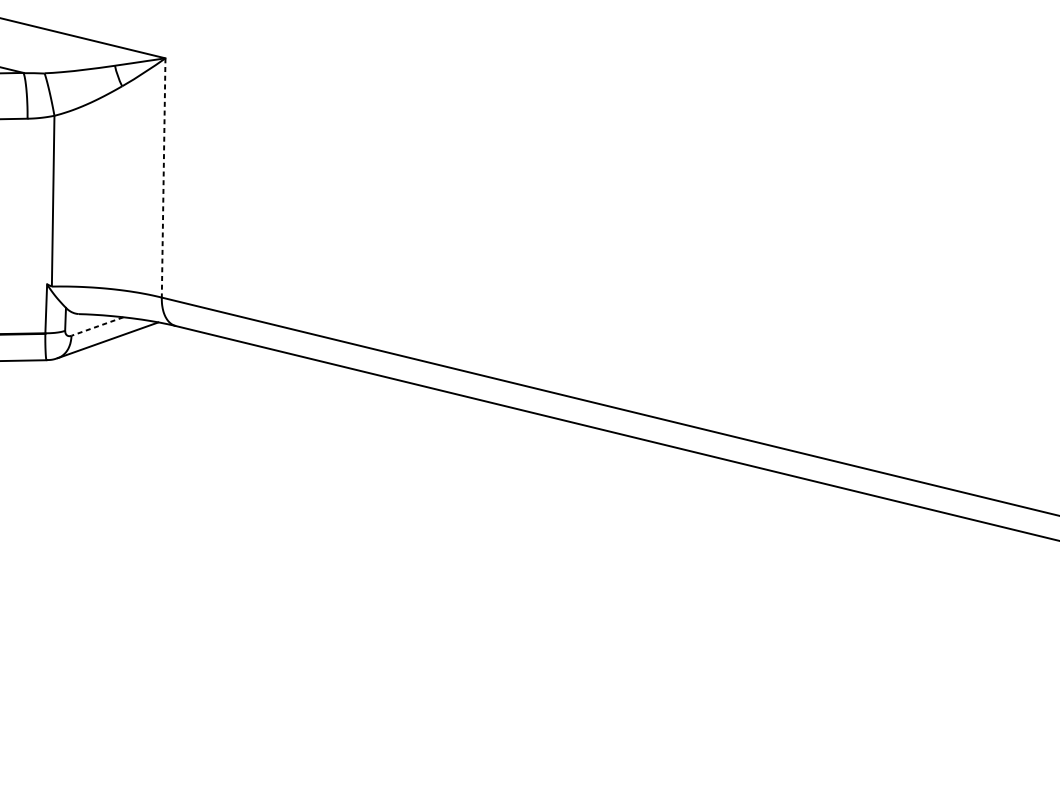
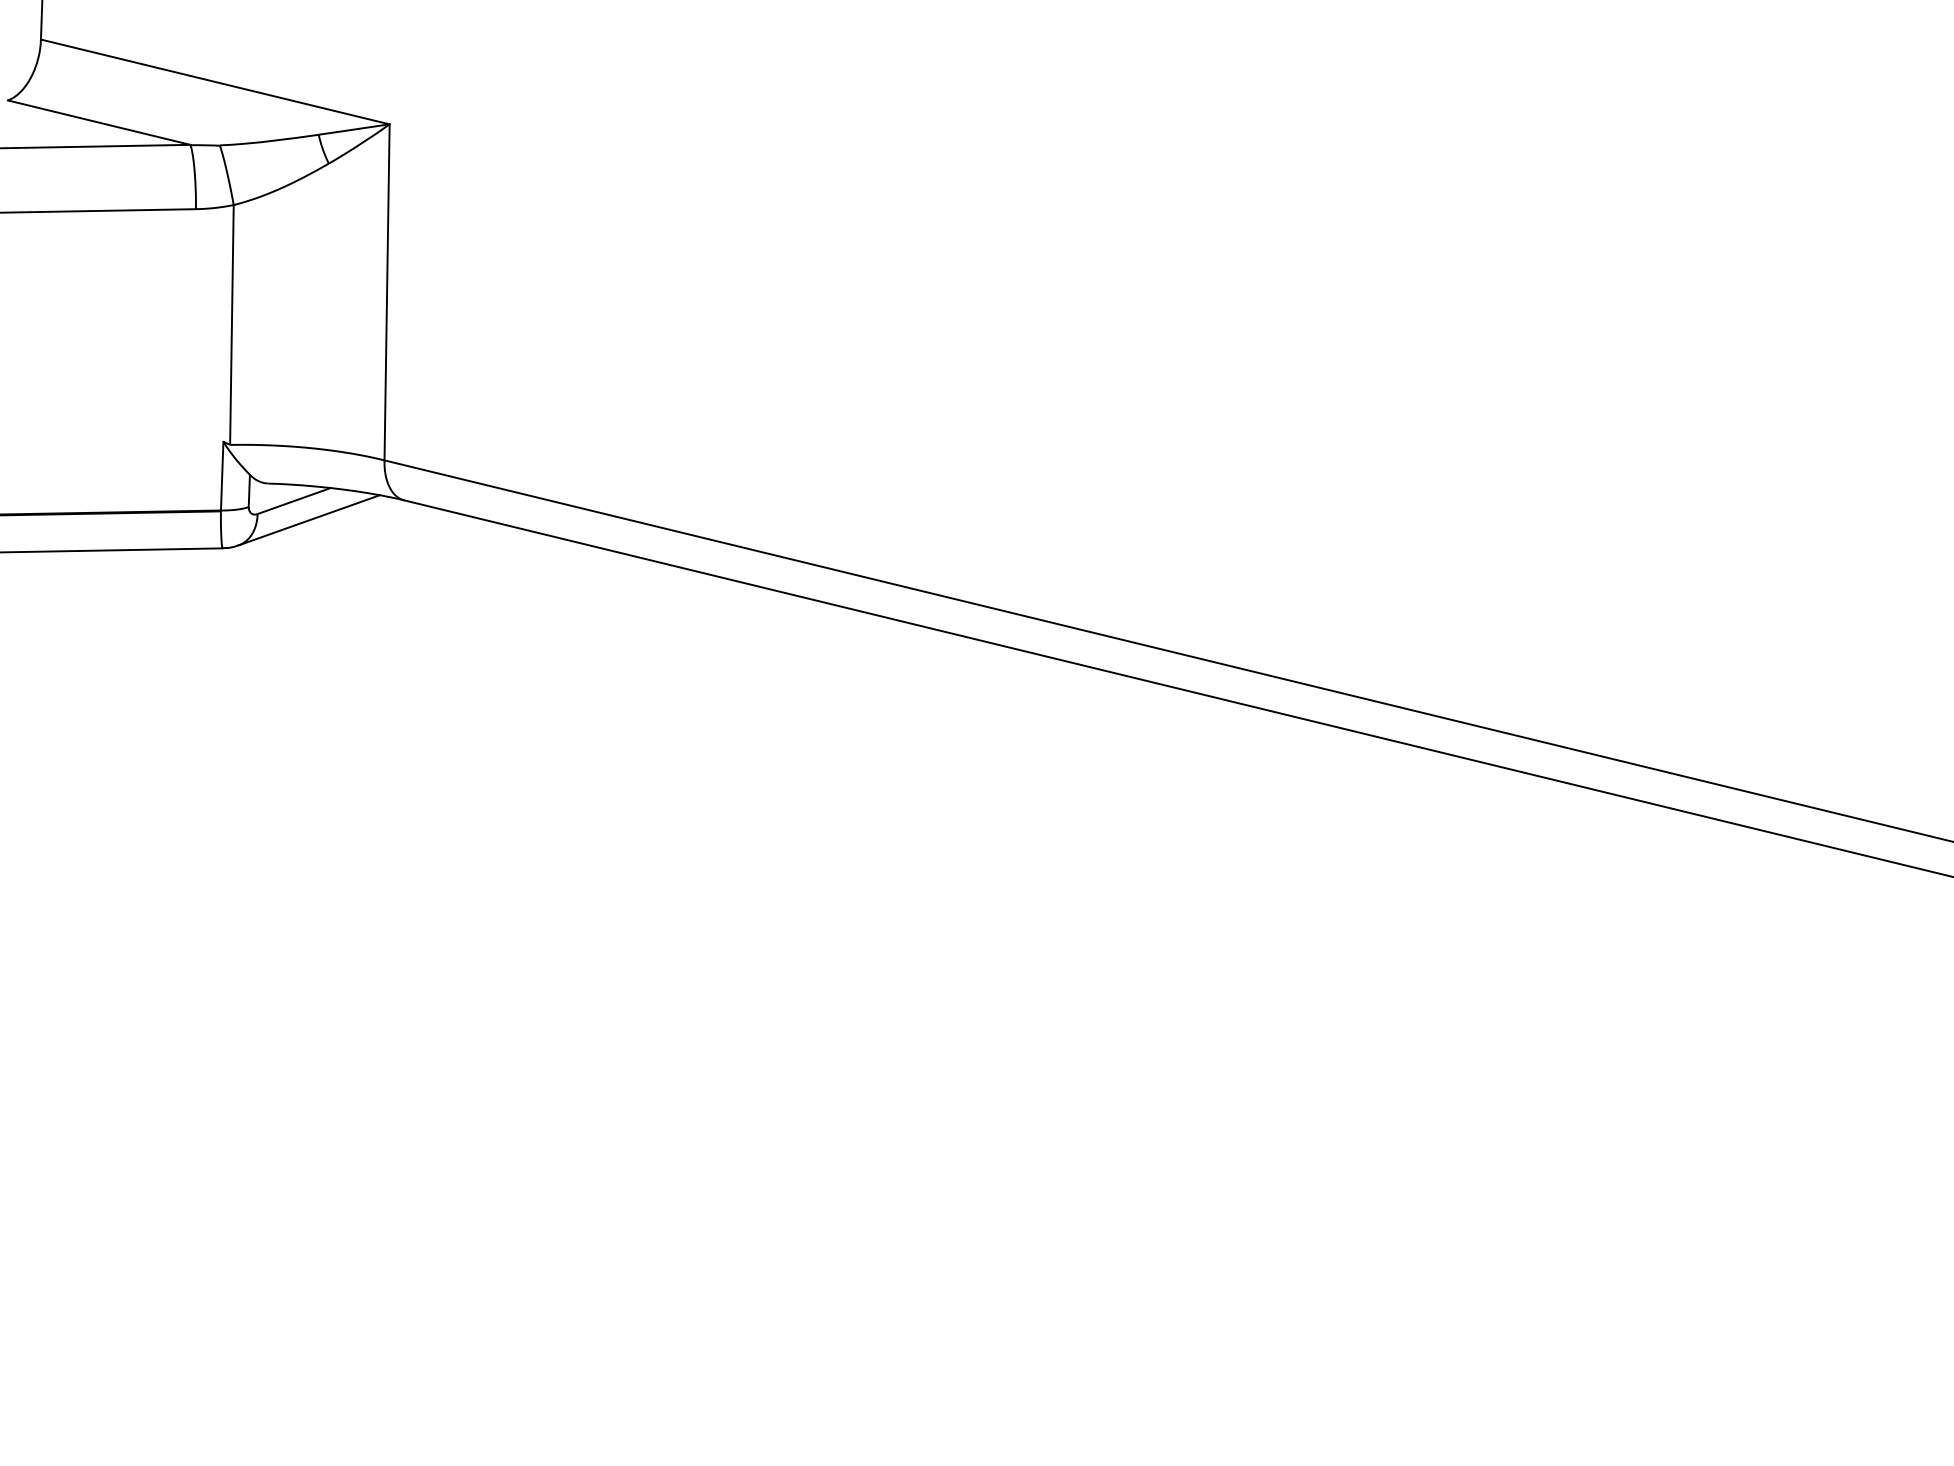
line: (163, 178) -> (387, 292), dashed -> solid
line: (97, 326) -> (294, 501), dashed -> solid

